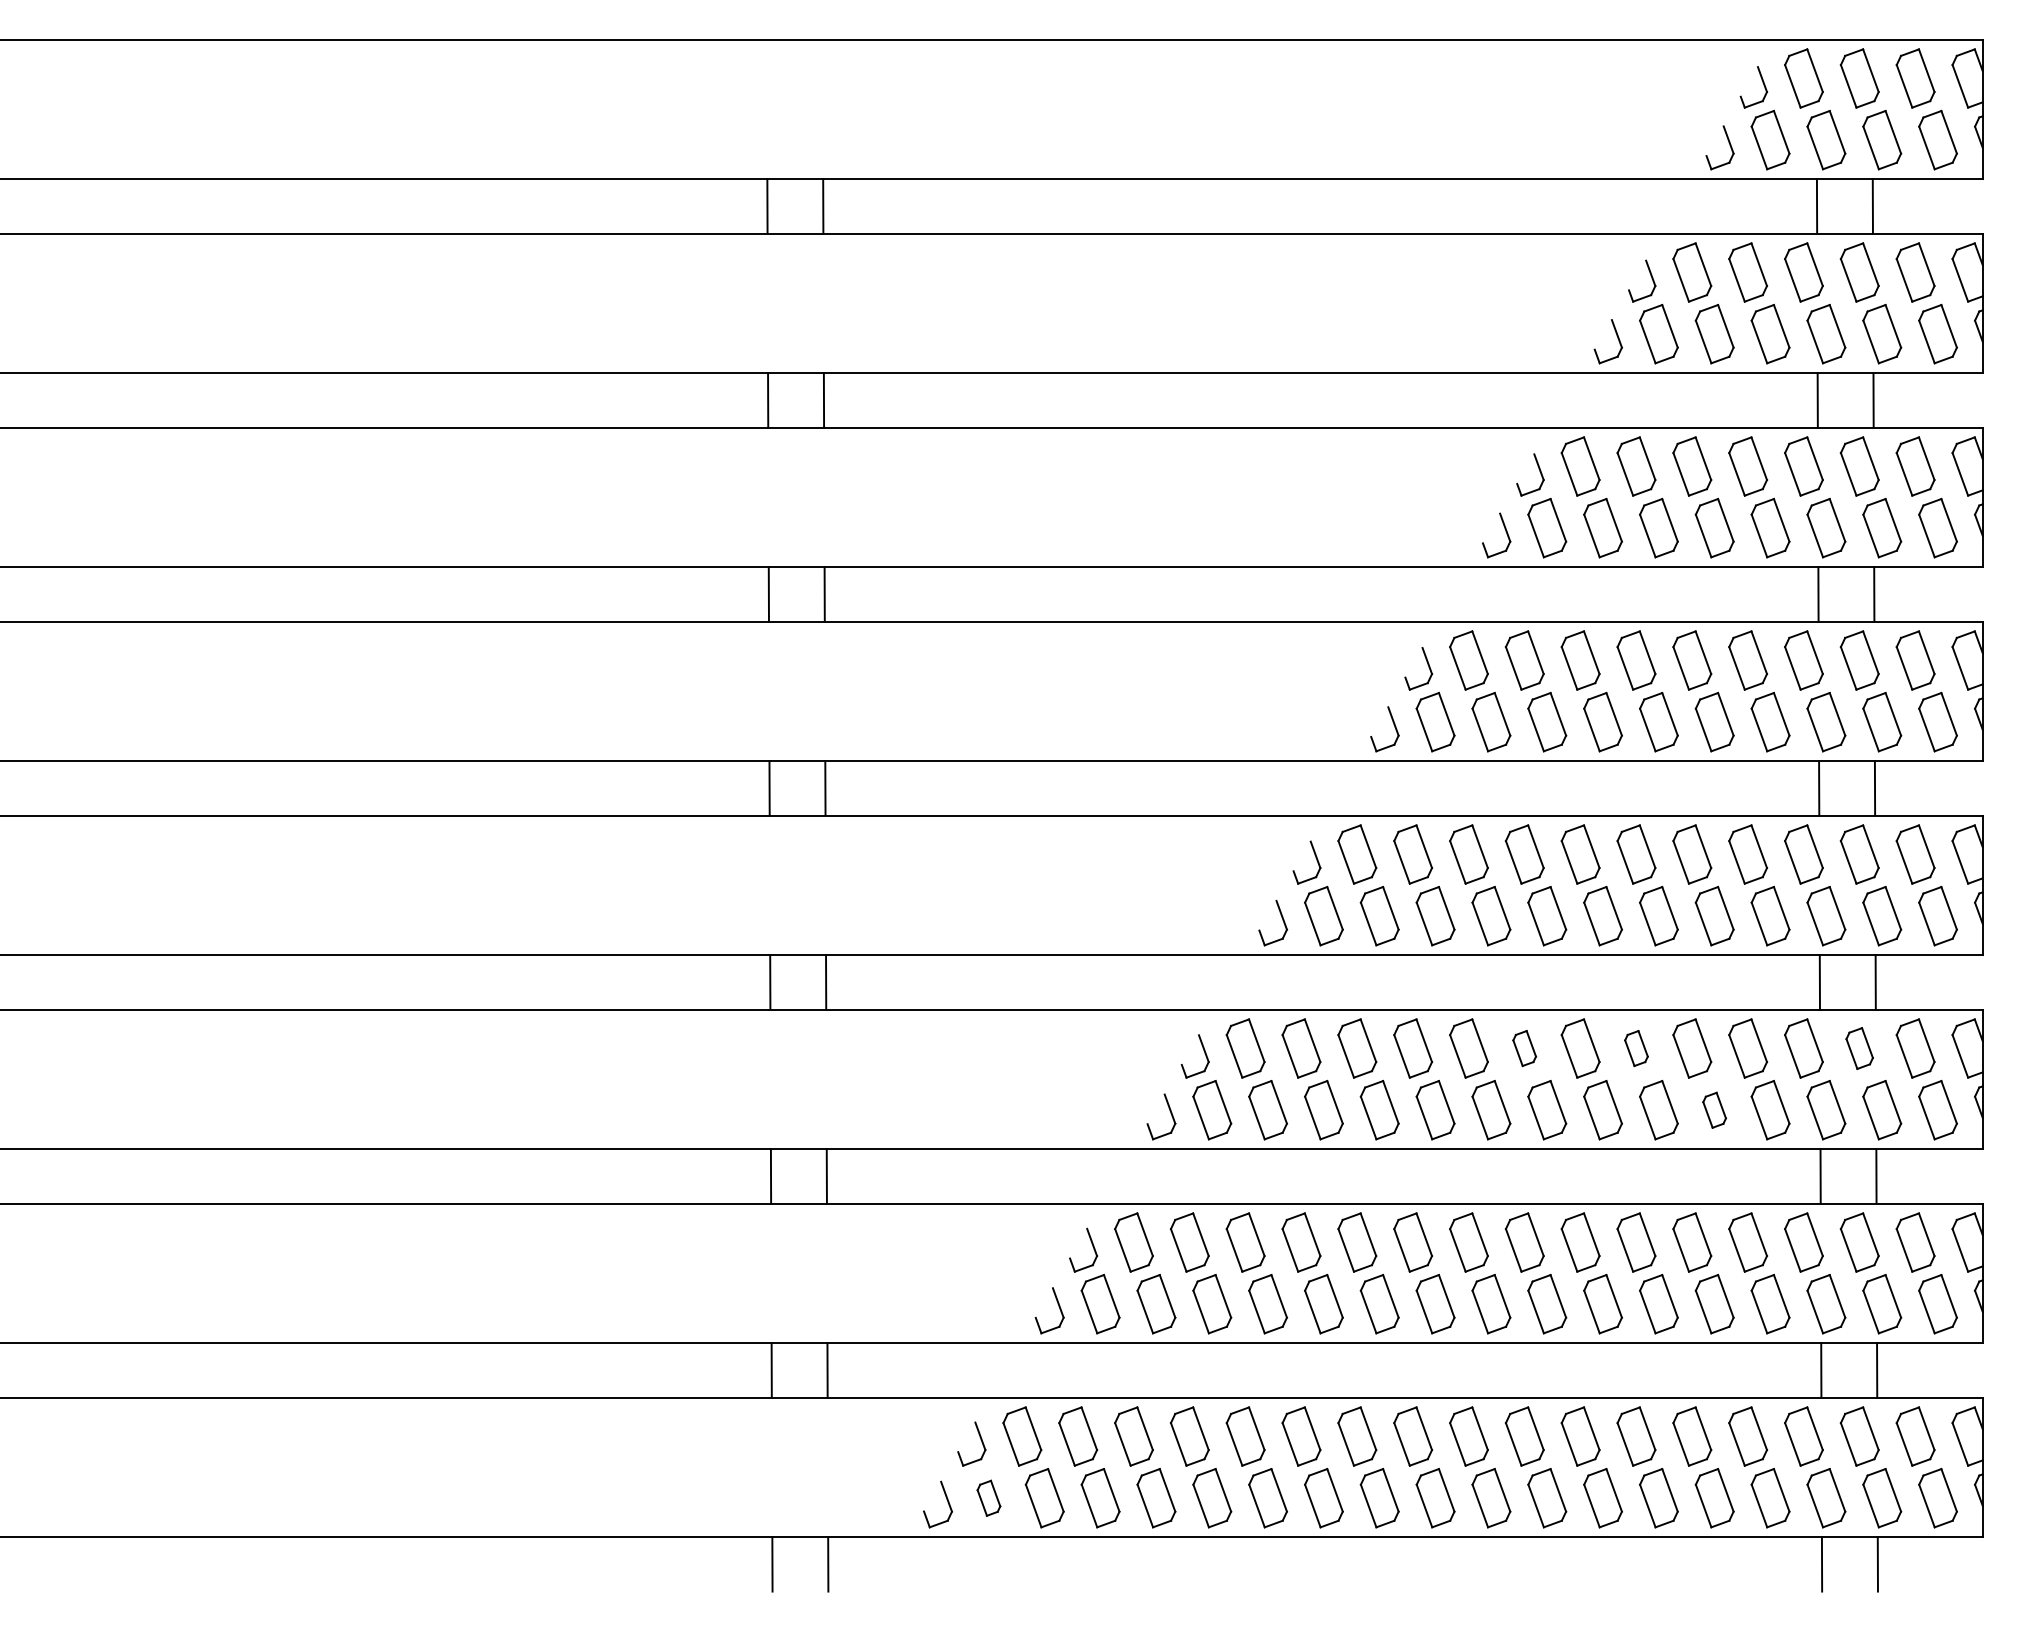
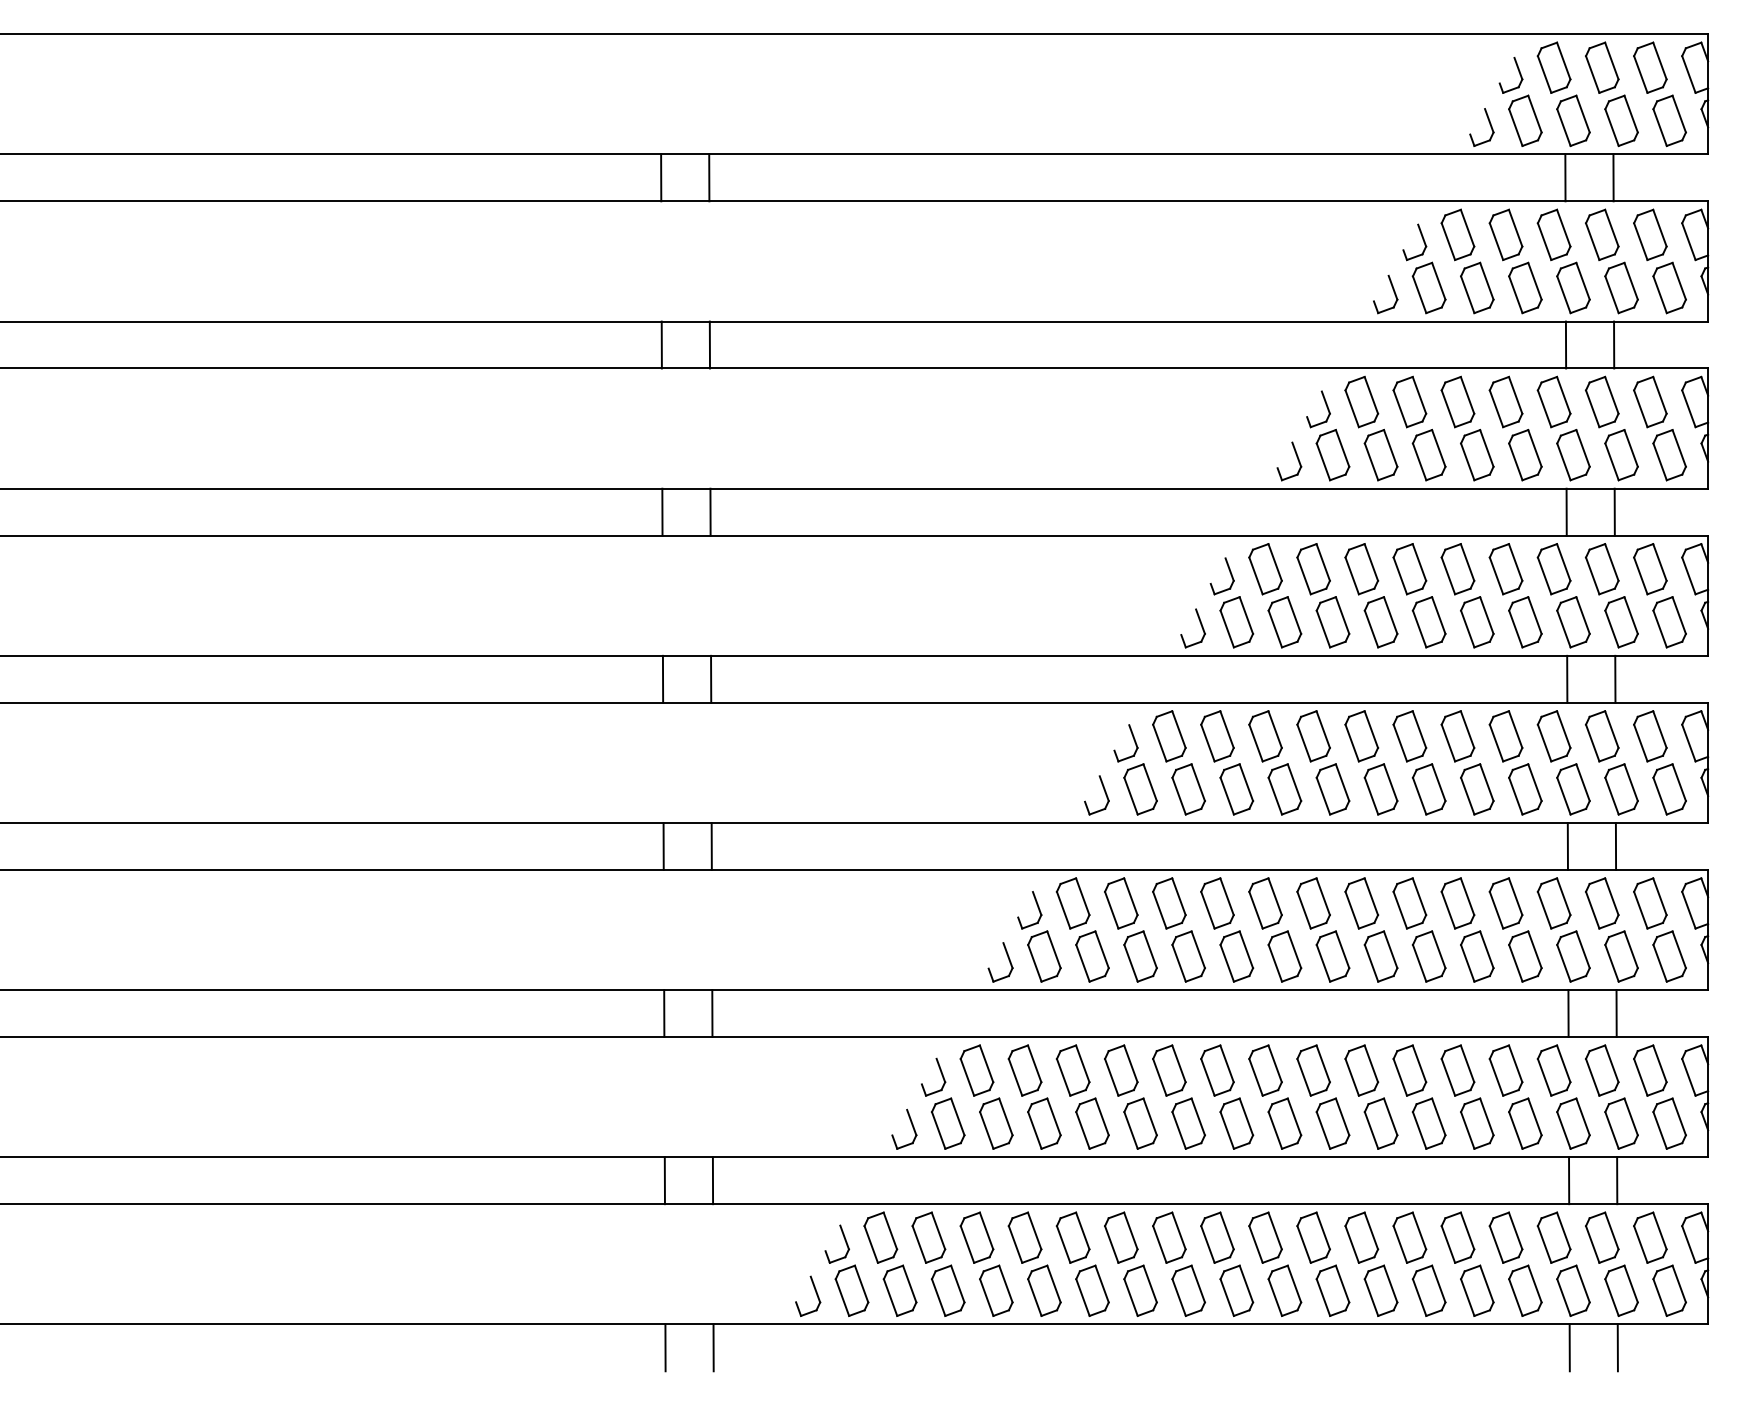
part: (1524, 1048) -> (1313, 903), size x1.67
part: (1636, 1048) -> (1409, 903), size x1.67
part: (1859, 1048) -> (1602, 903), size x1.43
part: (1714, 1110) -> (1477, 956), size x1.67
part: (988, 1498) -> (851, 1291), size x1.67

